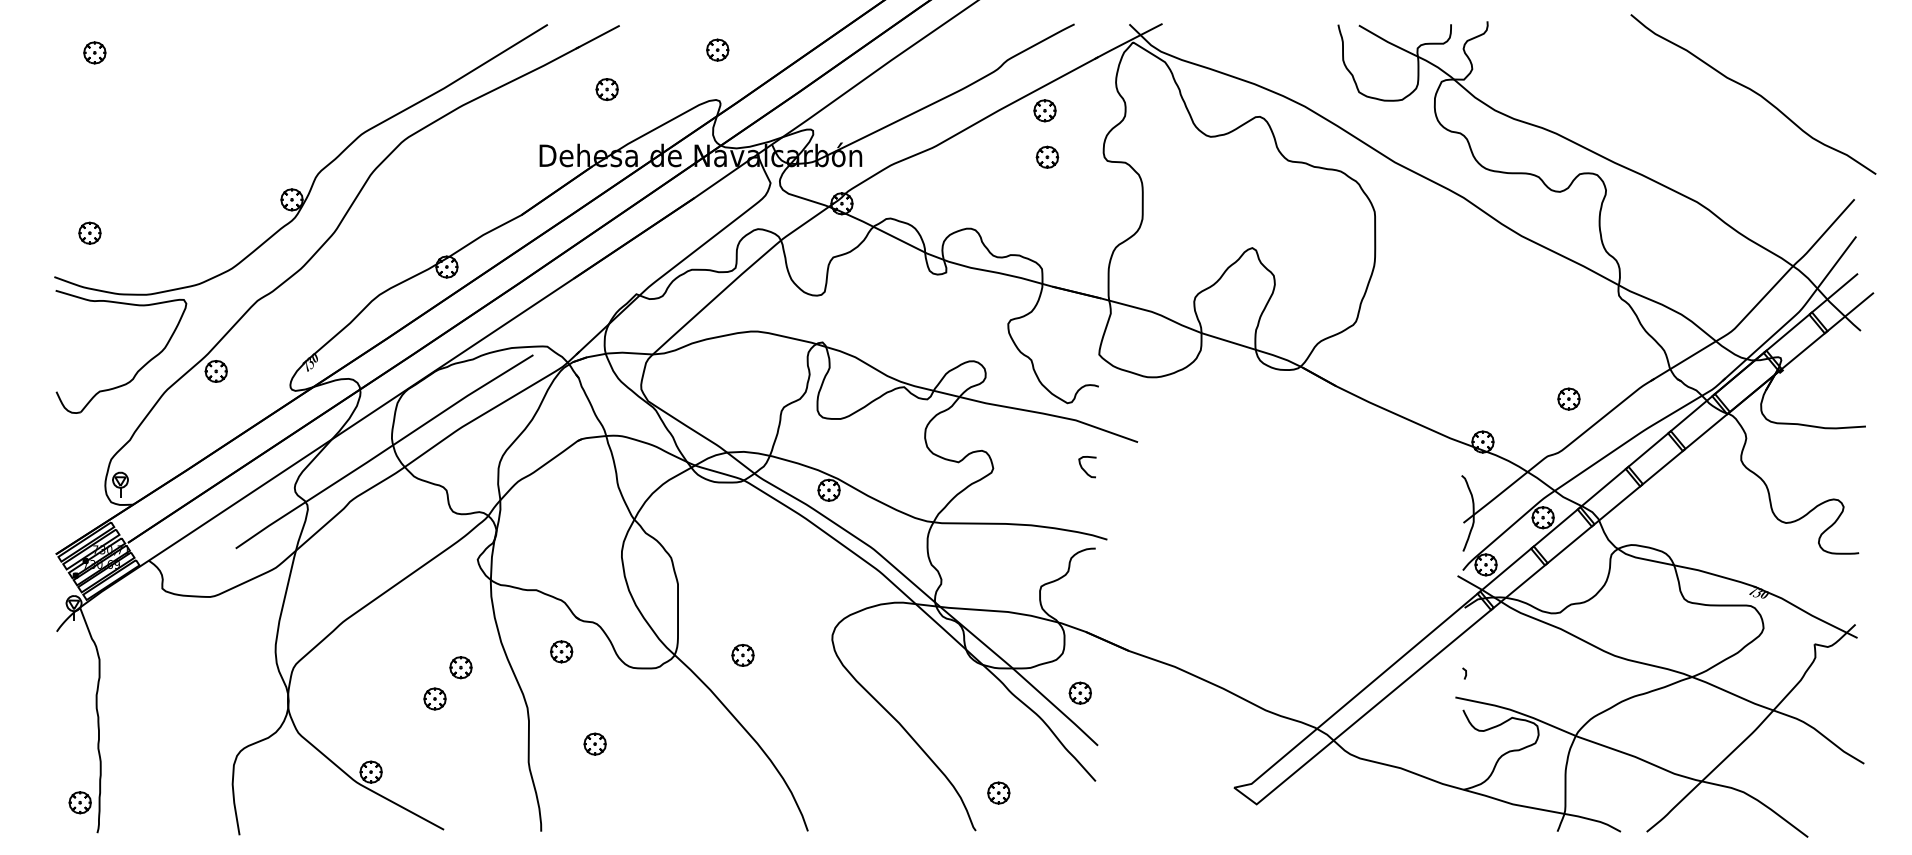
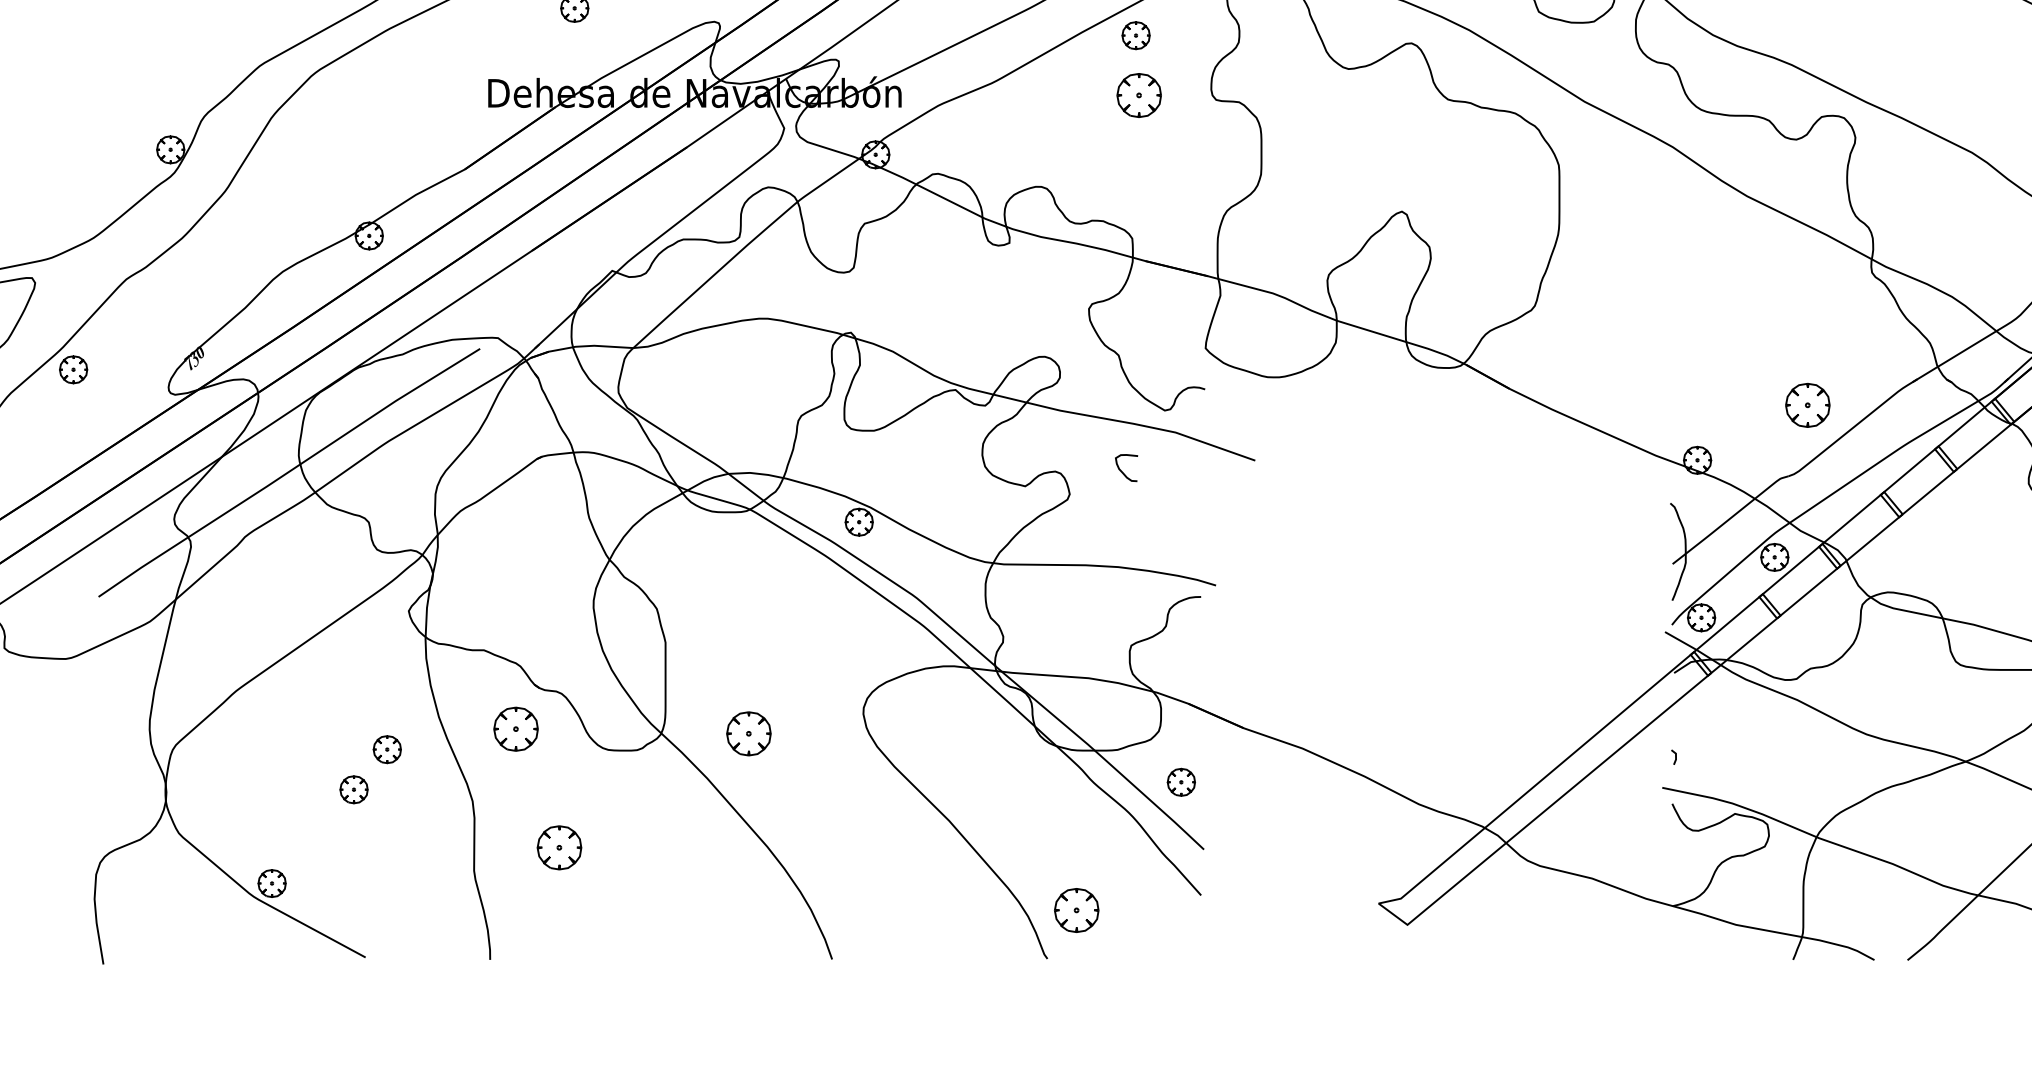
part: (1047, 156) -> (1139, 94), size x1.6
part: (1568, 398) -> (1807, 404), size x1.6
curve: (1084, 469) -> (1122, 471), moved
part: (561, 651) -> (516, 728), size x1.6
part: (742, 655) -> (748, 734), size x1.6
part: (594, 743) -> (558, 846), size x1.6
part: (998, 792) -> (1076, 909), size x1.6

